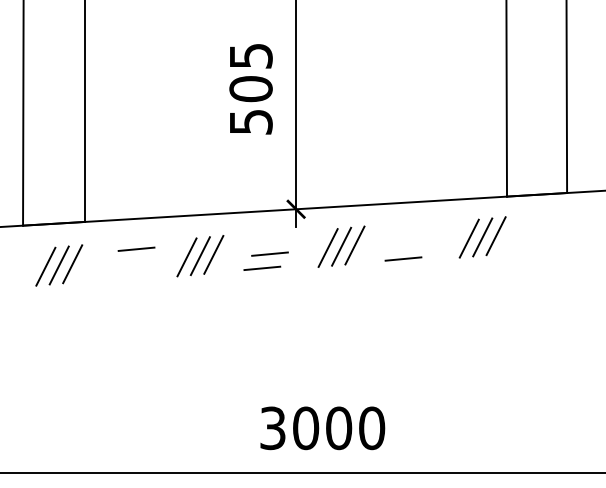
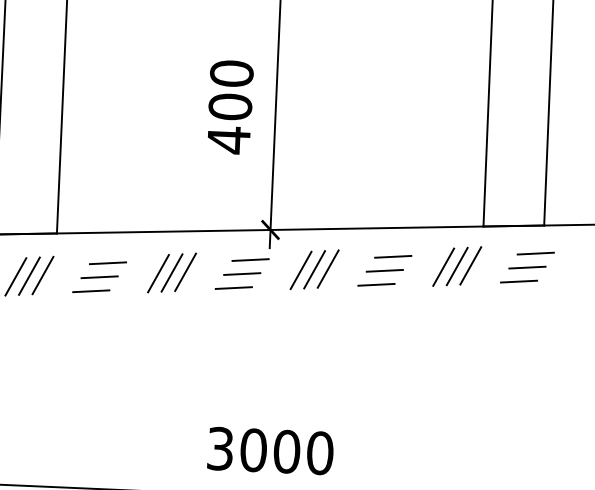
text: (250, 89) -> (229, 107), 505 -> 400
line: (559, 220) -> (535, 252), added
line: (418, 230) -> (392, 256), added
line: (552, 235) -> (527, 267), added
line: (277, 239) -> (250, 259), added
line: (411, 244) -> (385, 270), added
line: (544, 249) -> (518, 281), added
line: (128, 263) -> (99, 277), added
line: (121, 277) -> (91, 291), added
text: (322, 428) -> (270, 451), moved

